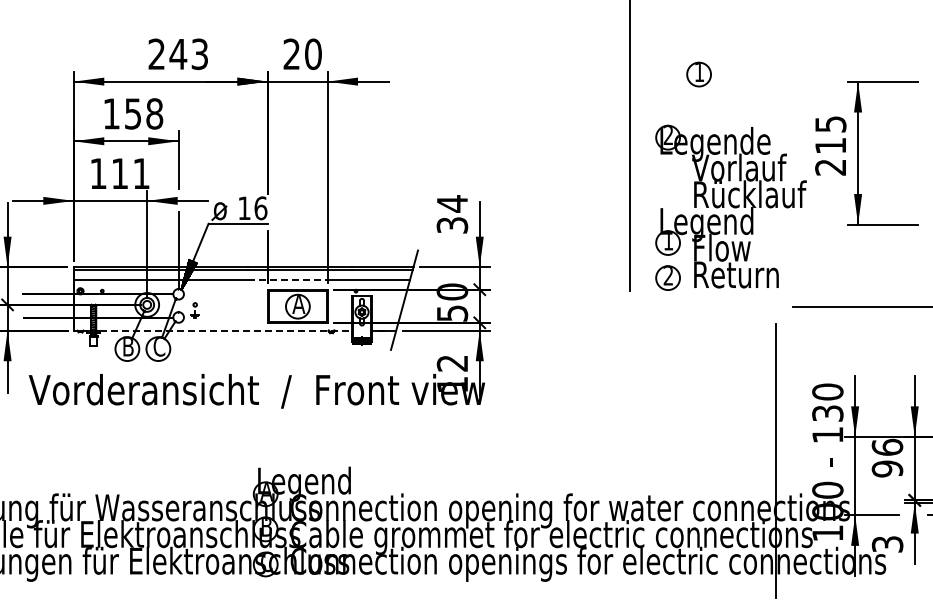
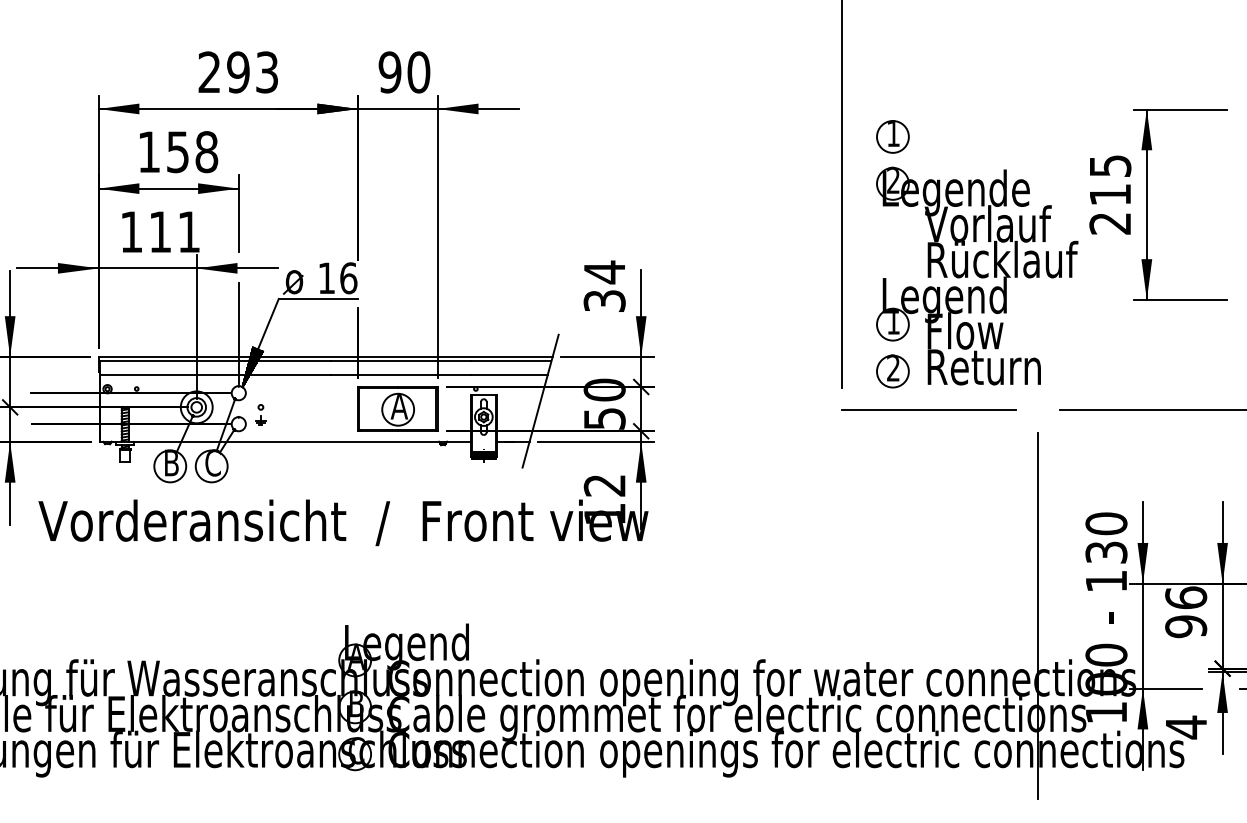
text: (178, 54) -> (238, 72), 243 -> 293
text: (291, 54) -> (389, 72), 20 -> 90
part: (698, 74) -> (892, 136), moved
line: (287, 280) -> (384, 374), dashed -> solid
line: (694, 307) -> (928, 410), added
line: (226, 330) -> (302, 441), dashed -> solid
text: (887, 544) -> (1186, 727), 3 -> 4

